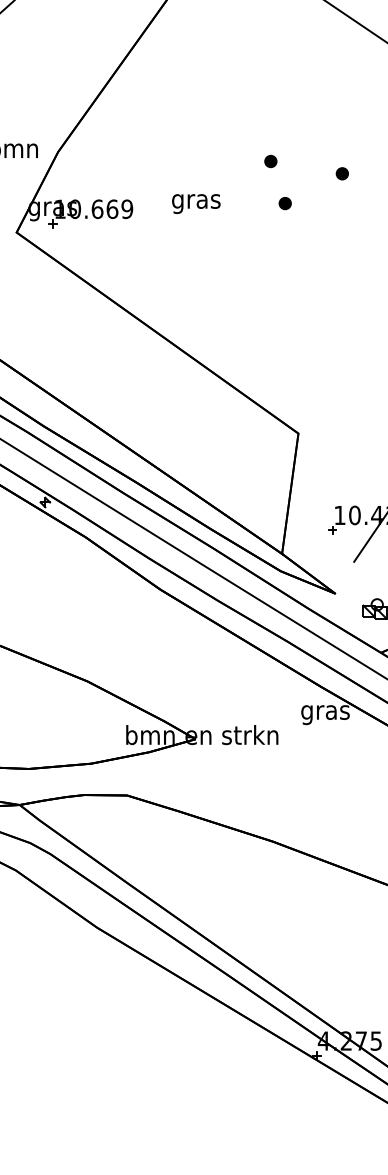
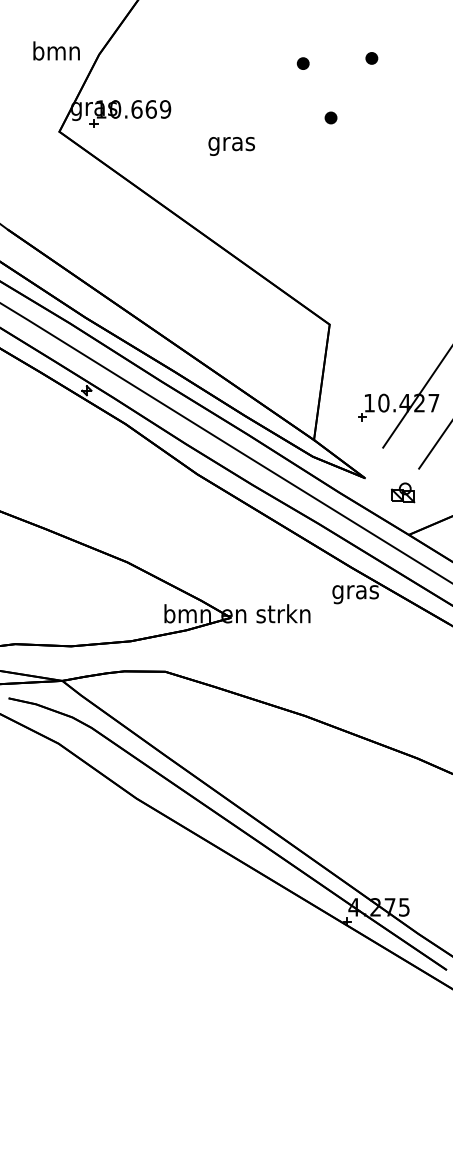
part: (342, 173) -> (371, 58), moved
part: (284, 203) -> (330, 117), moved
text: (196, 204) -> (231, 146), moved

